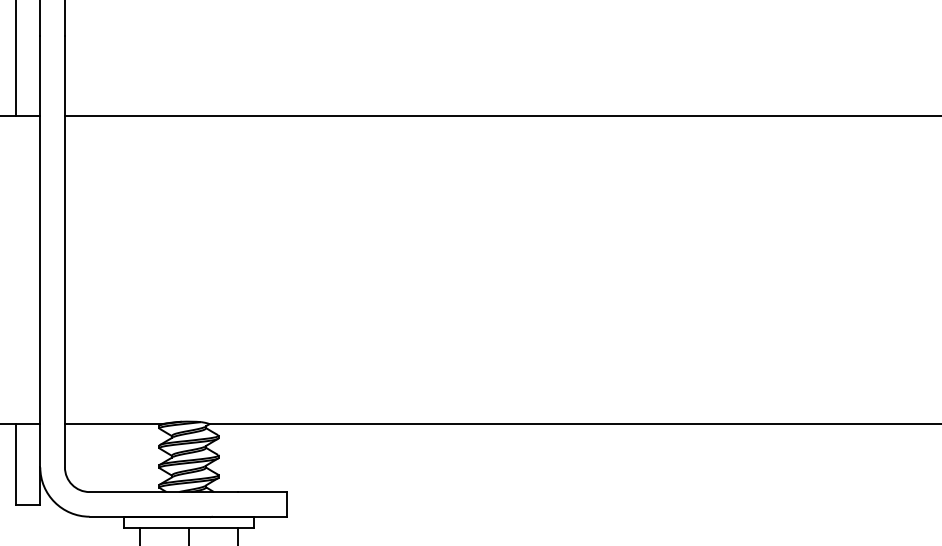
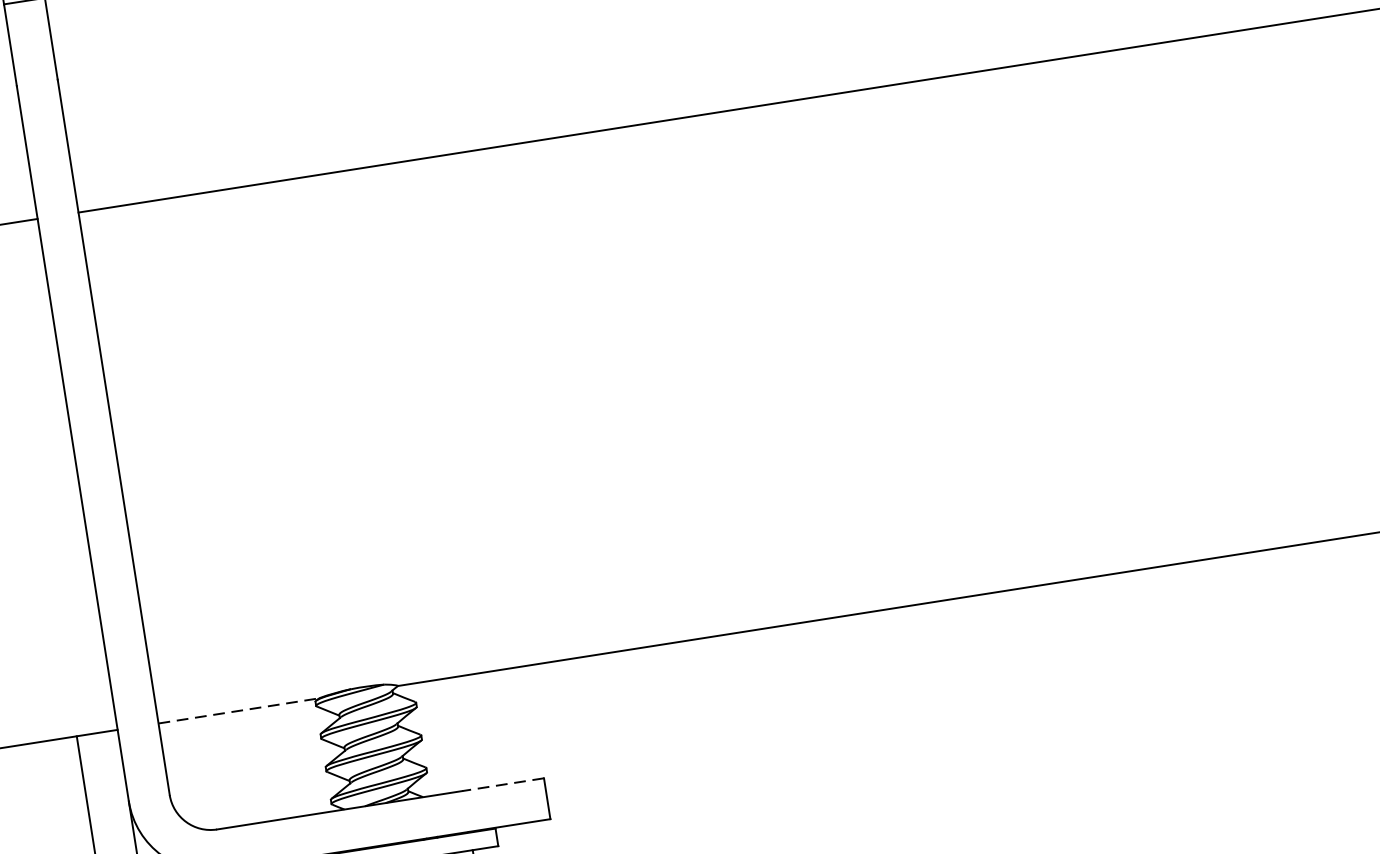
line: (113, 424) -> (239, 711), solid -> dashed
line: (262, 492) -> (503, 785), solid -> dashed

